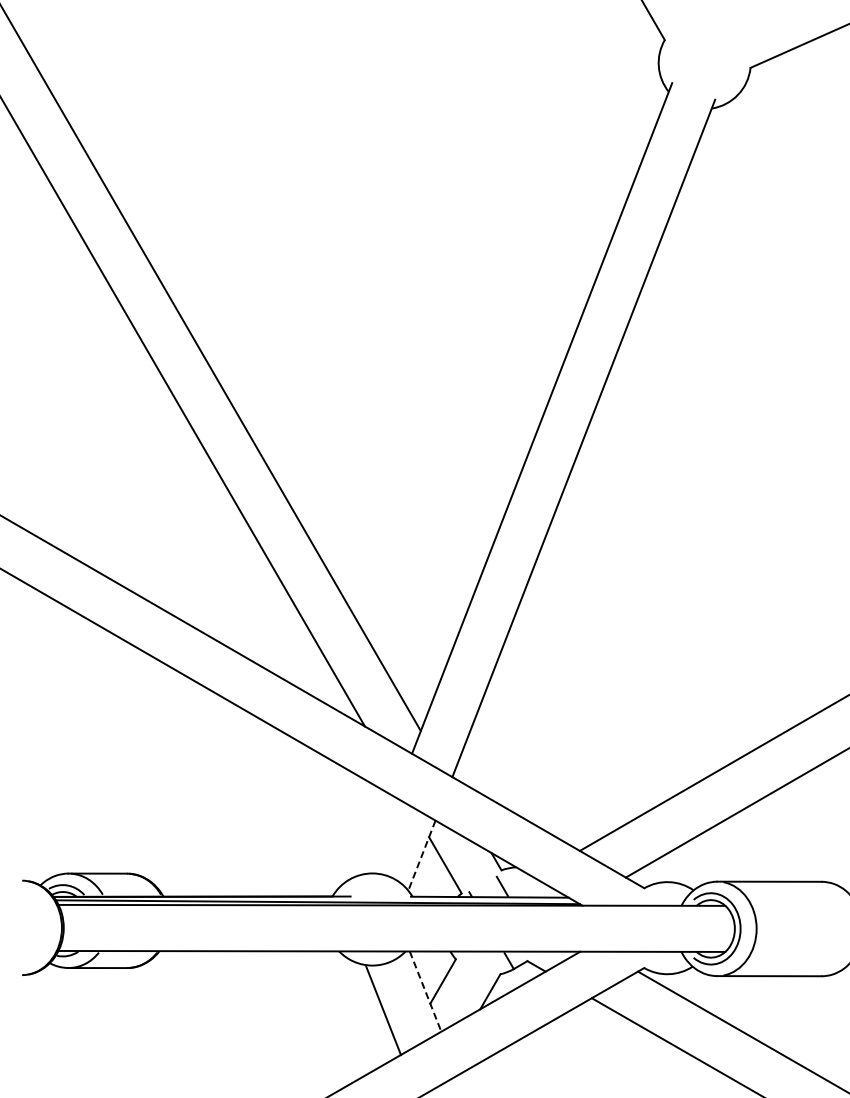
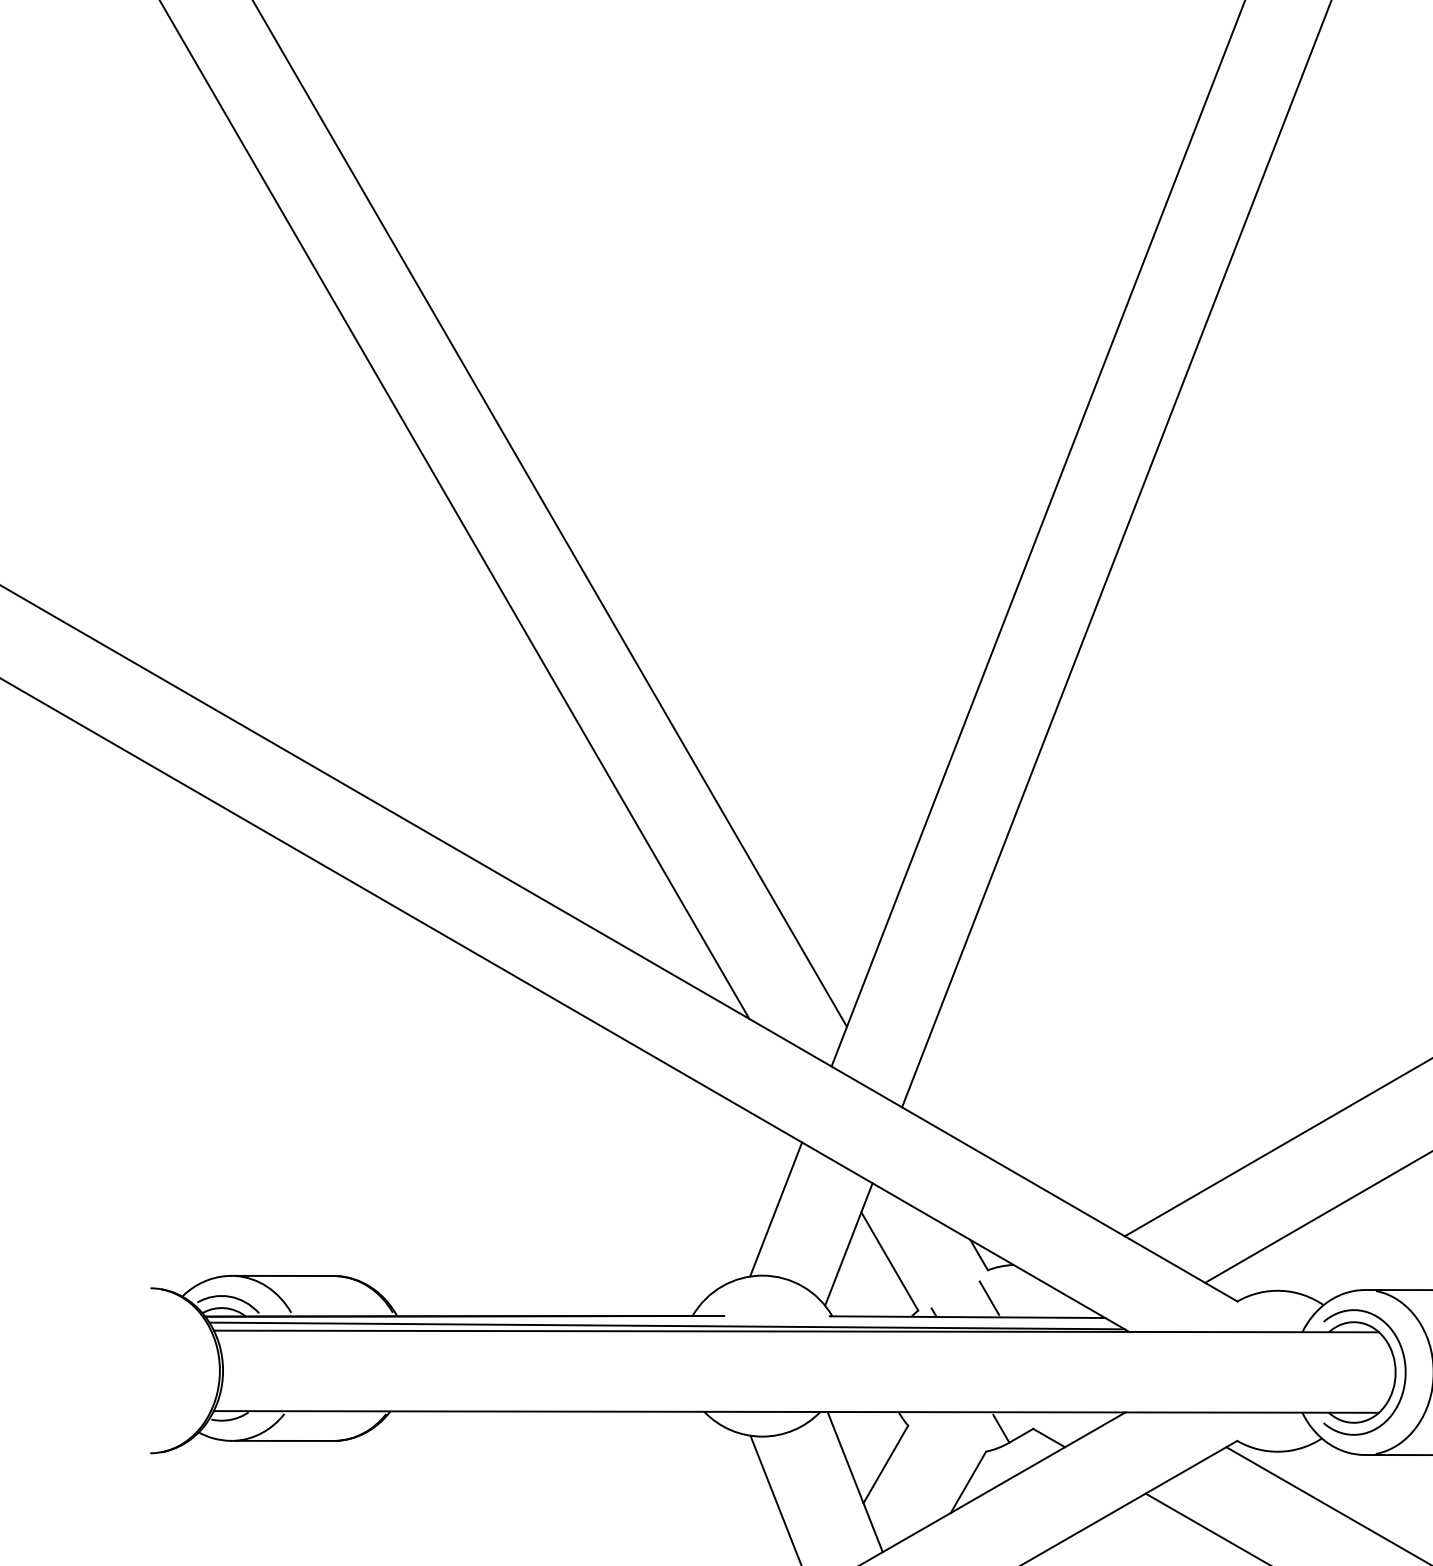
line: (380, 835) -> (776, 1209), added
line: (421, 855) -> (848, 1244), dashed -> solid
line: (425, 992) -> (855, 1483), dashed -> solid

